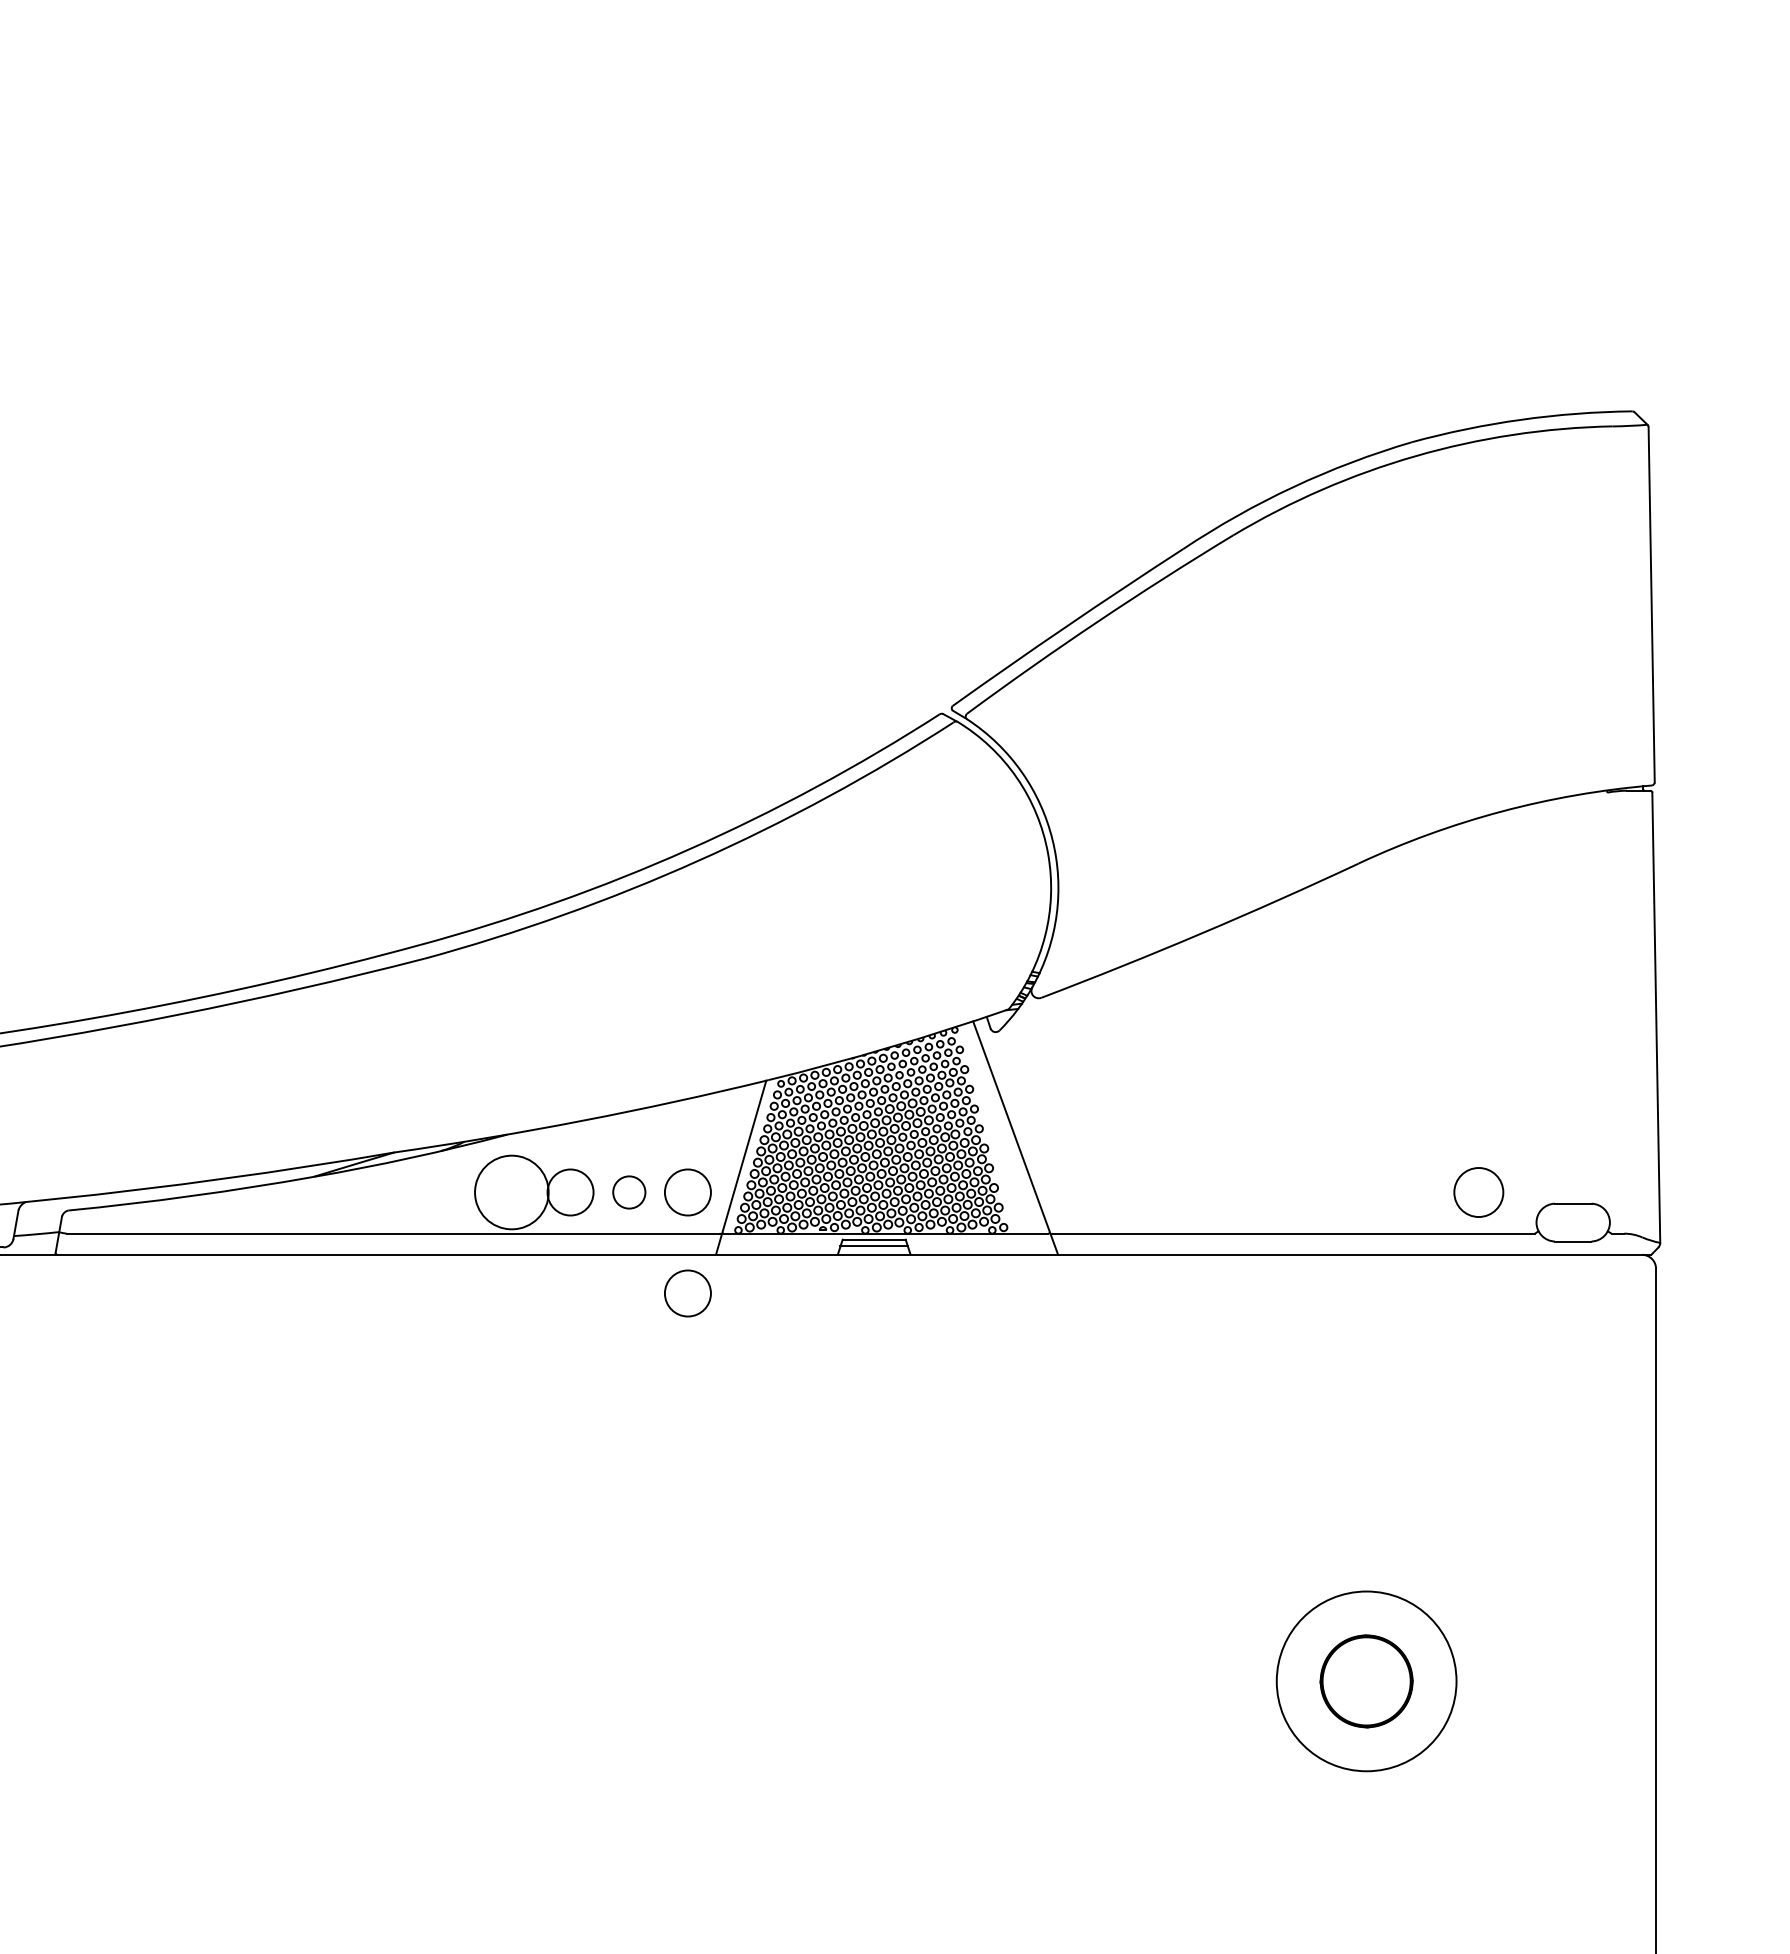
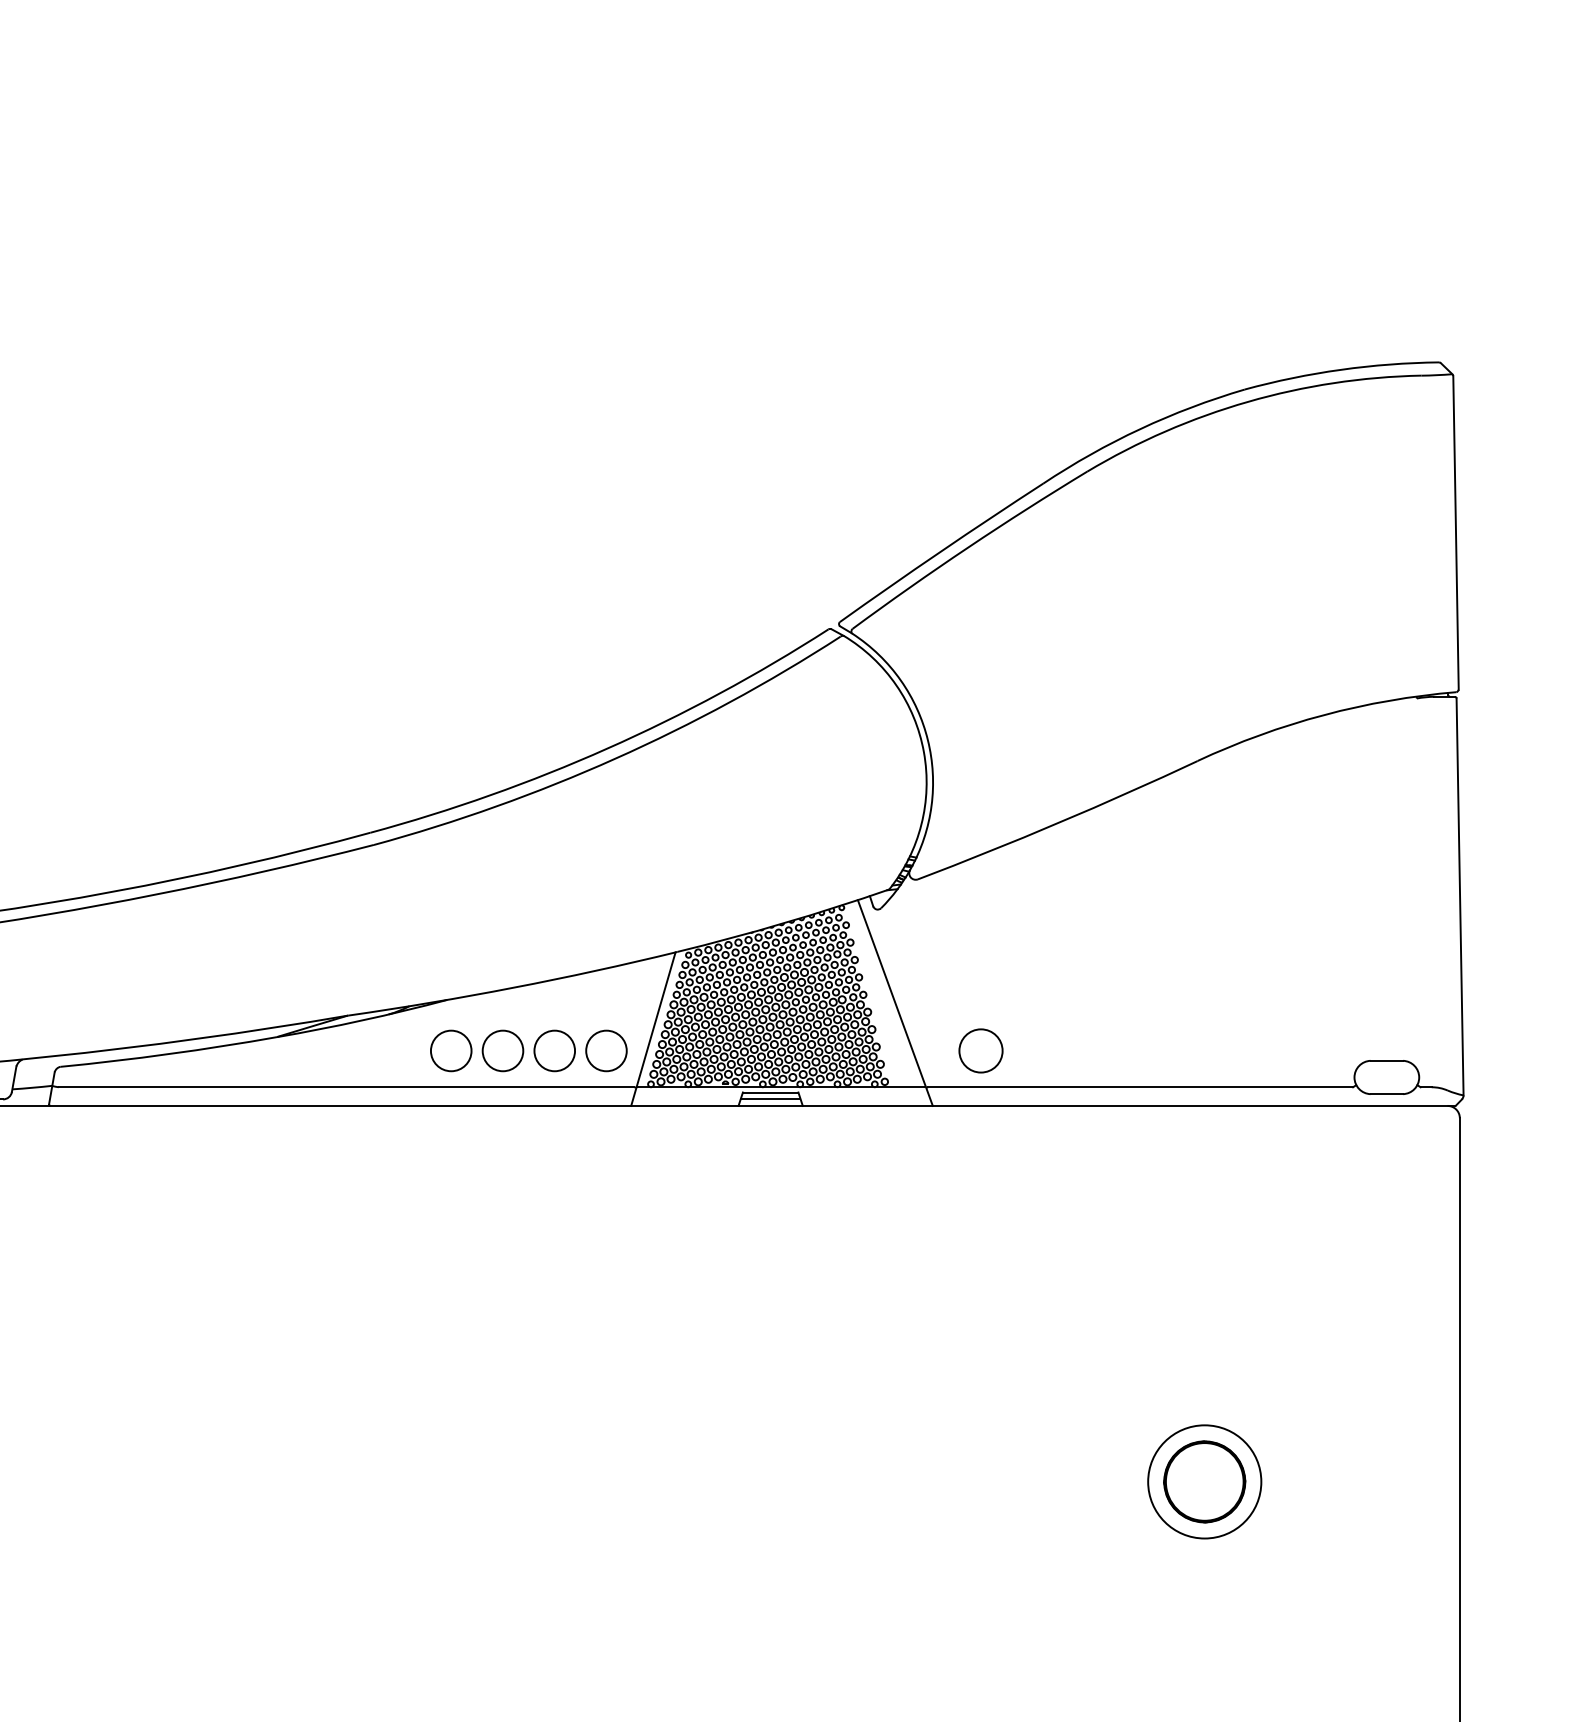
circle: (511, 1192) -> (450, 1050), size x0.62
circle: (629, 1192) -> (554, 1050), size x1.43
circle: (1478, 1192) -> (980, 1050), moved
circle: (687, 1293) -> (606, 1139), removed
circle: (1366, 1681) -> (1204, 1482), size x0.71

